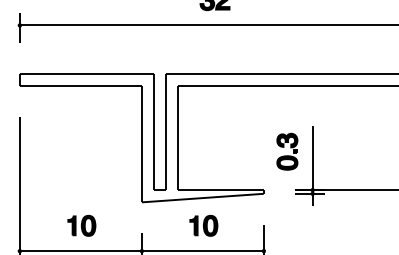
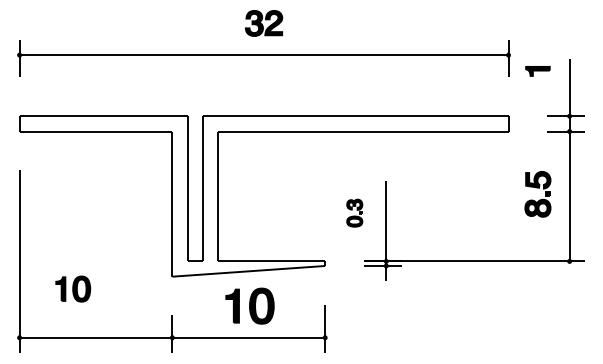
part: (287, 151) -> (354, 212), size x0.6
part: (82, 225) -> (73, 288), moved
part: (203, 225) -> (249, 305), size x1.4

